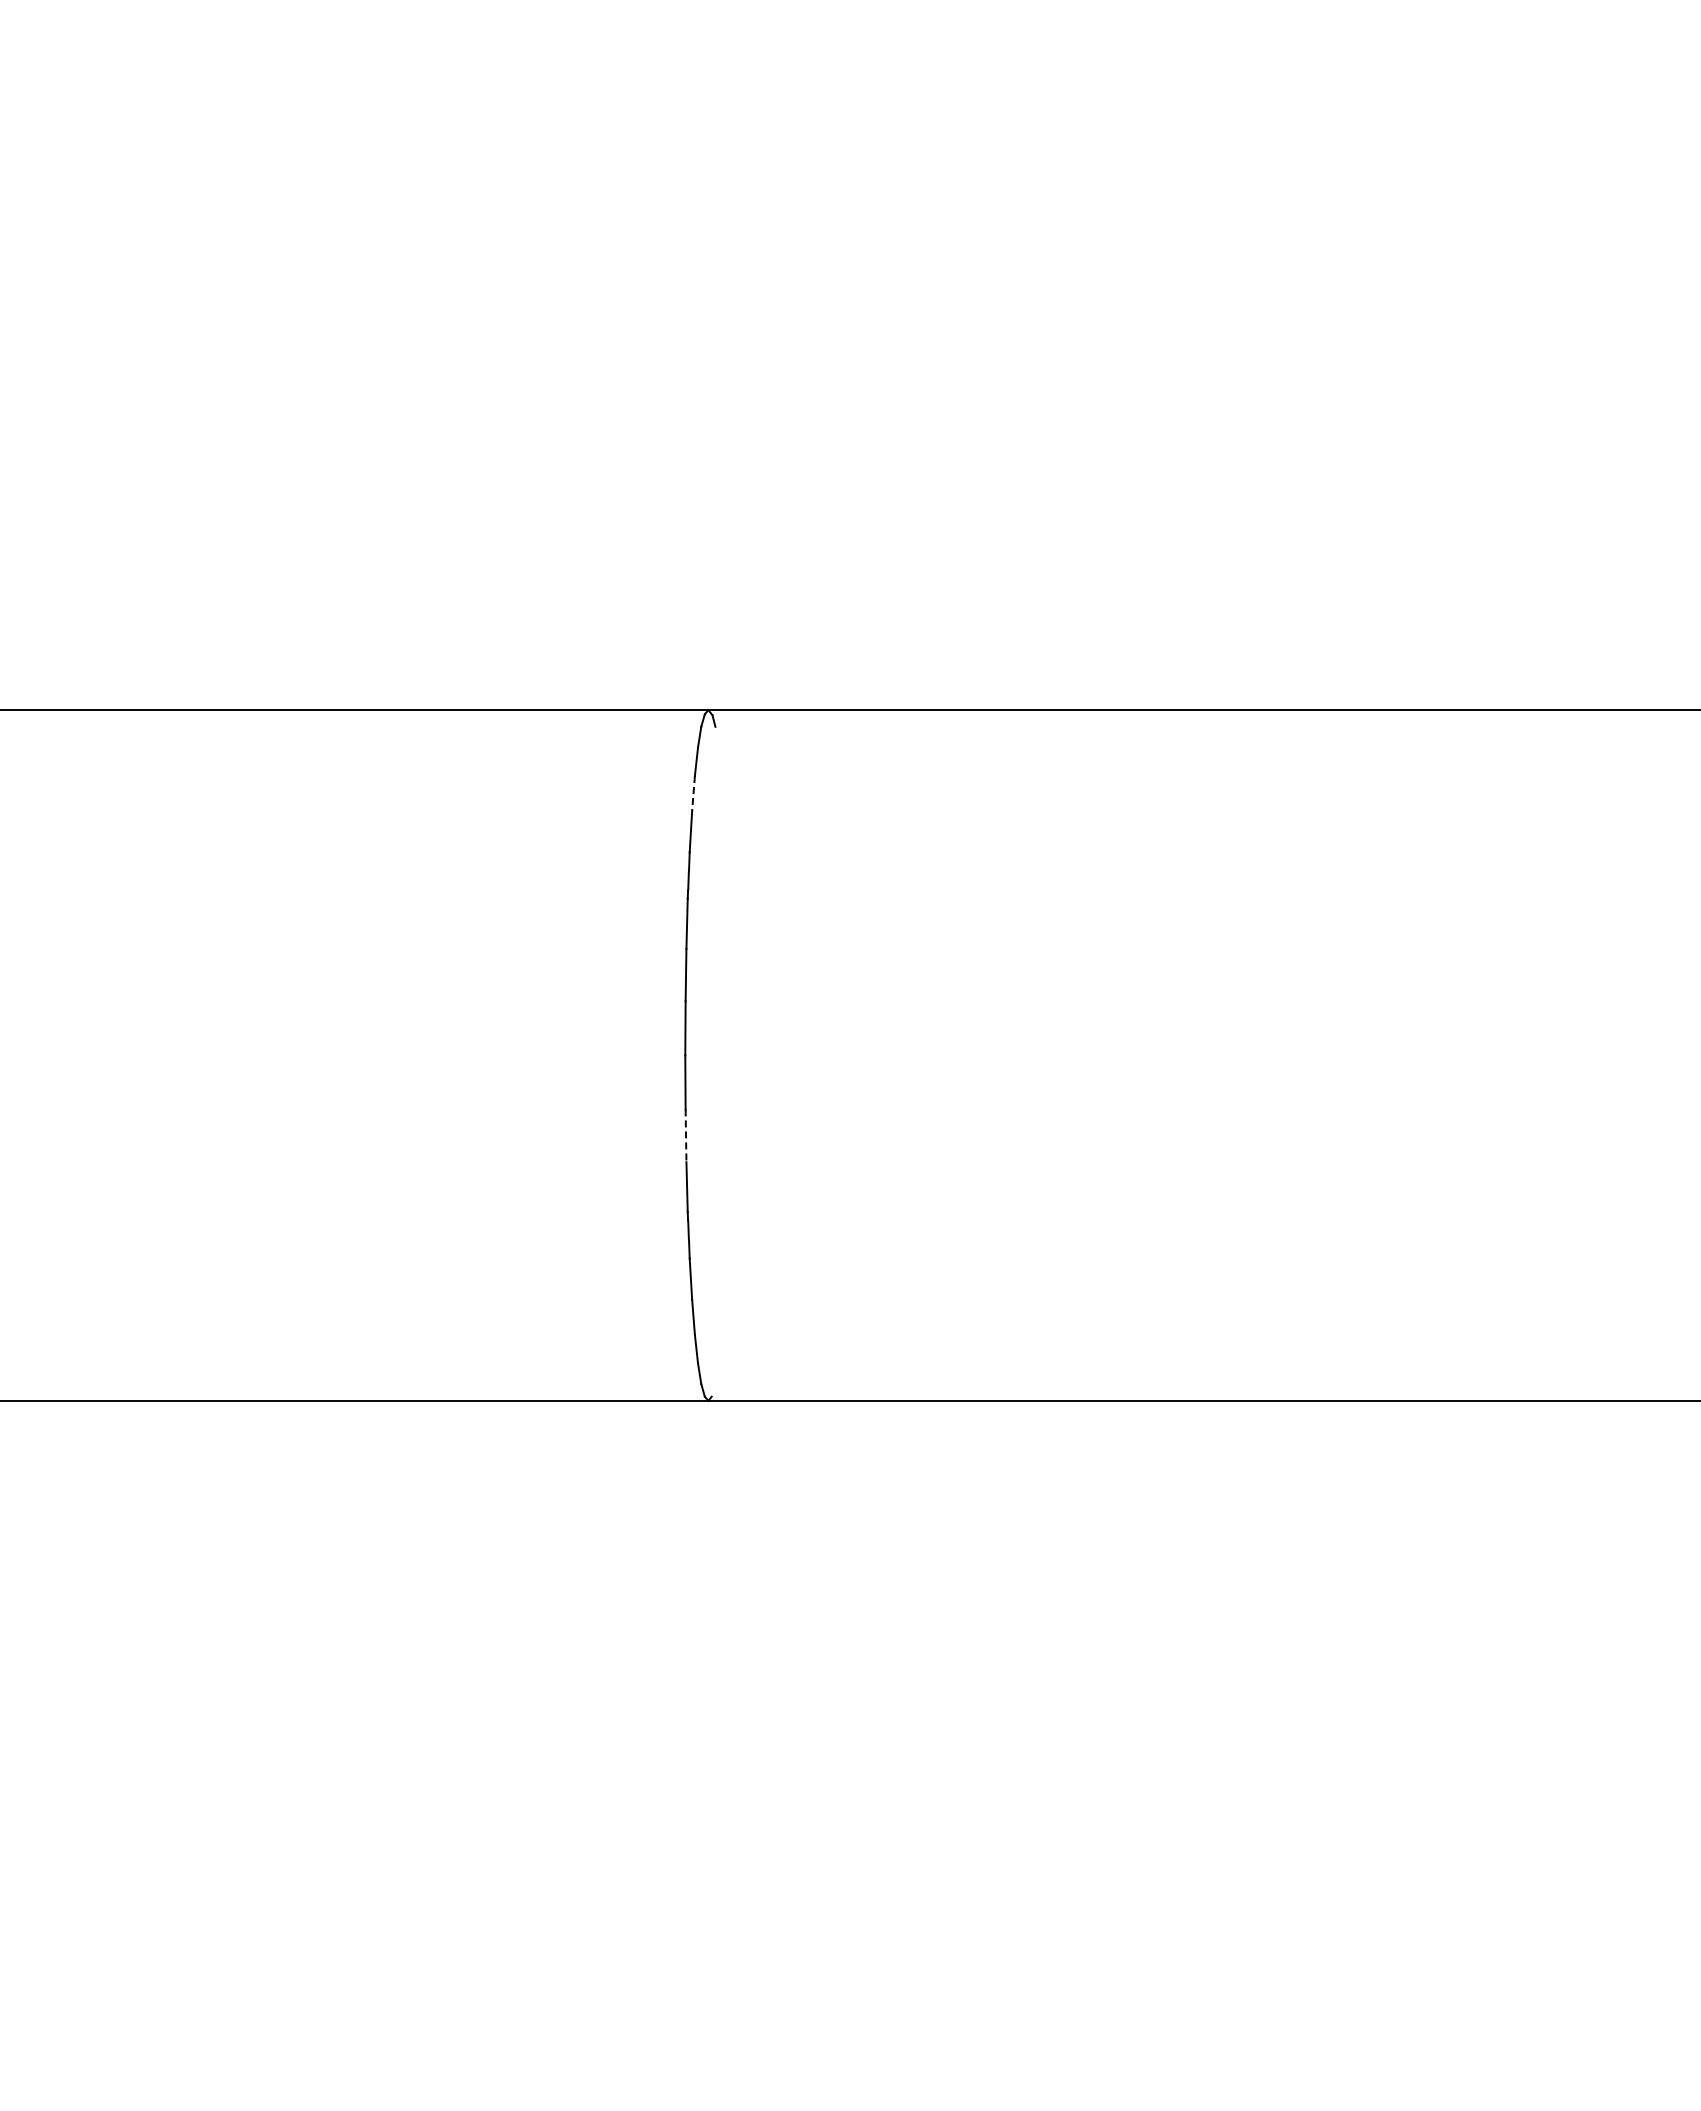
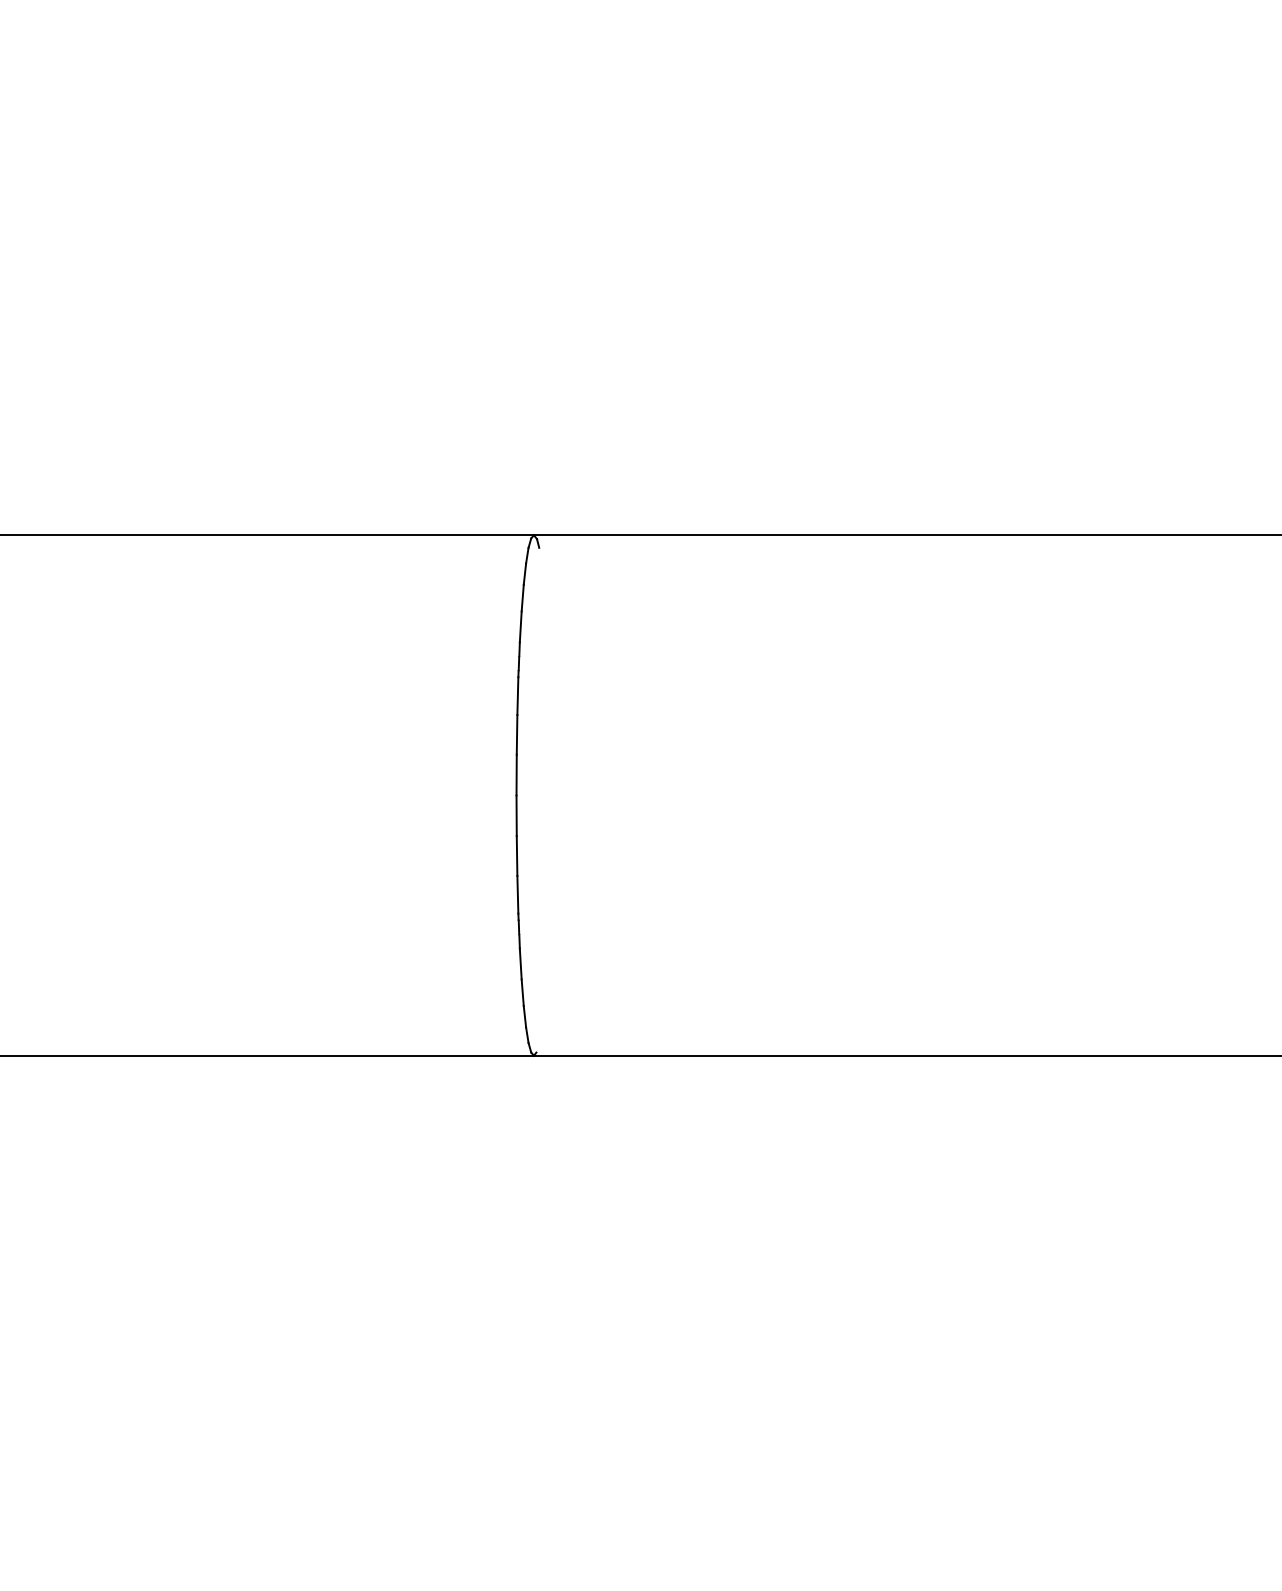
line: (693, 793) -> (522, 598), dashed -> solid
line: (686, 1136) -> (517, 856), dashed -> solid

